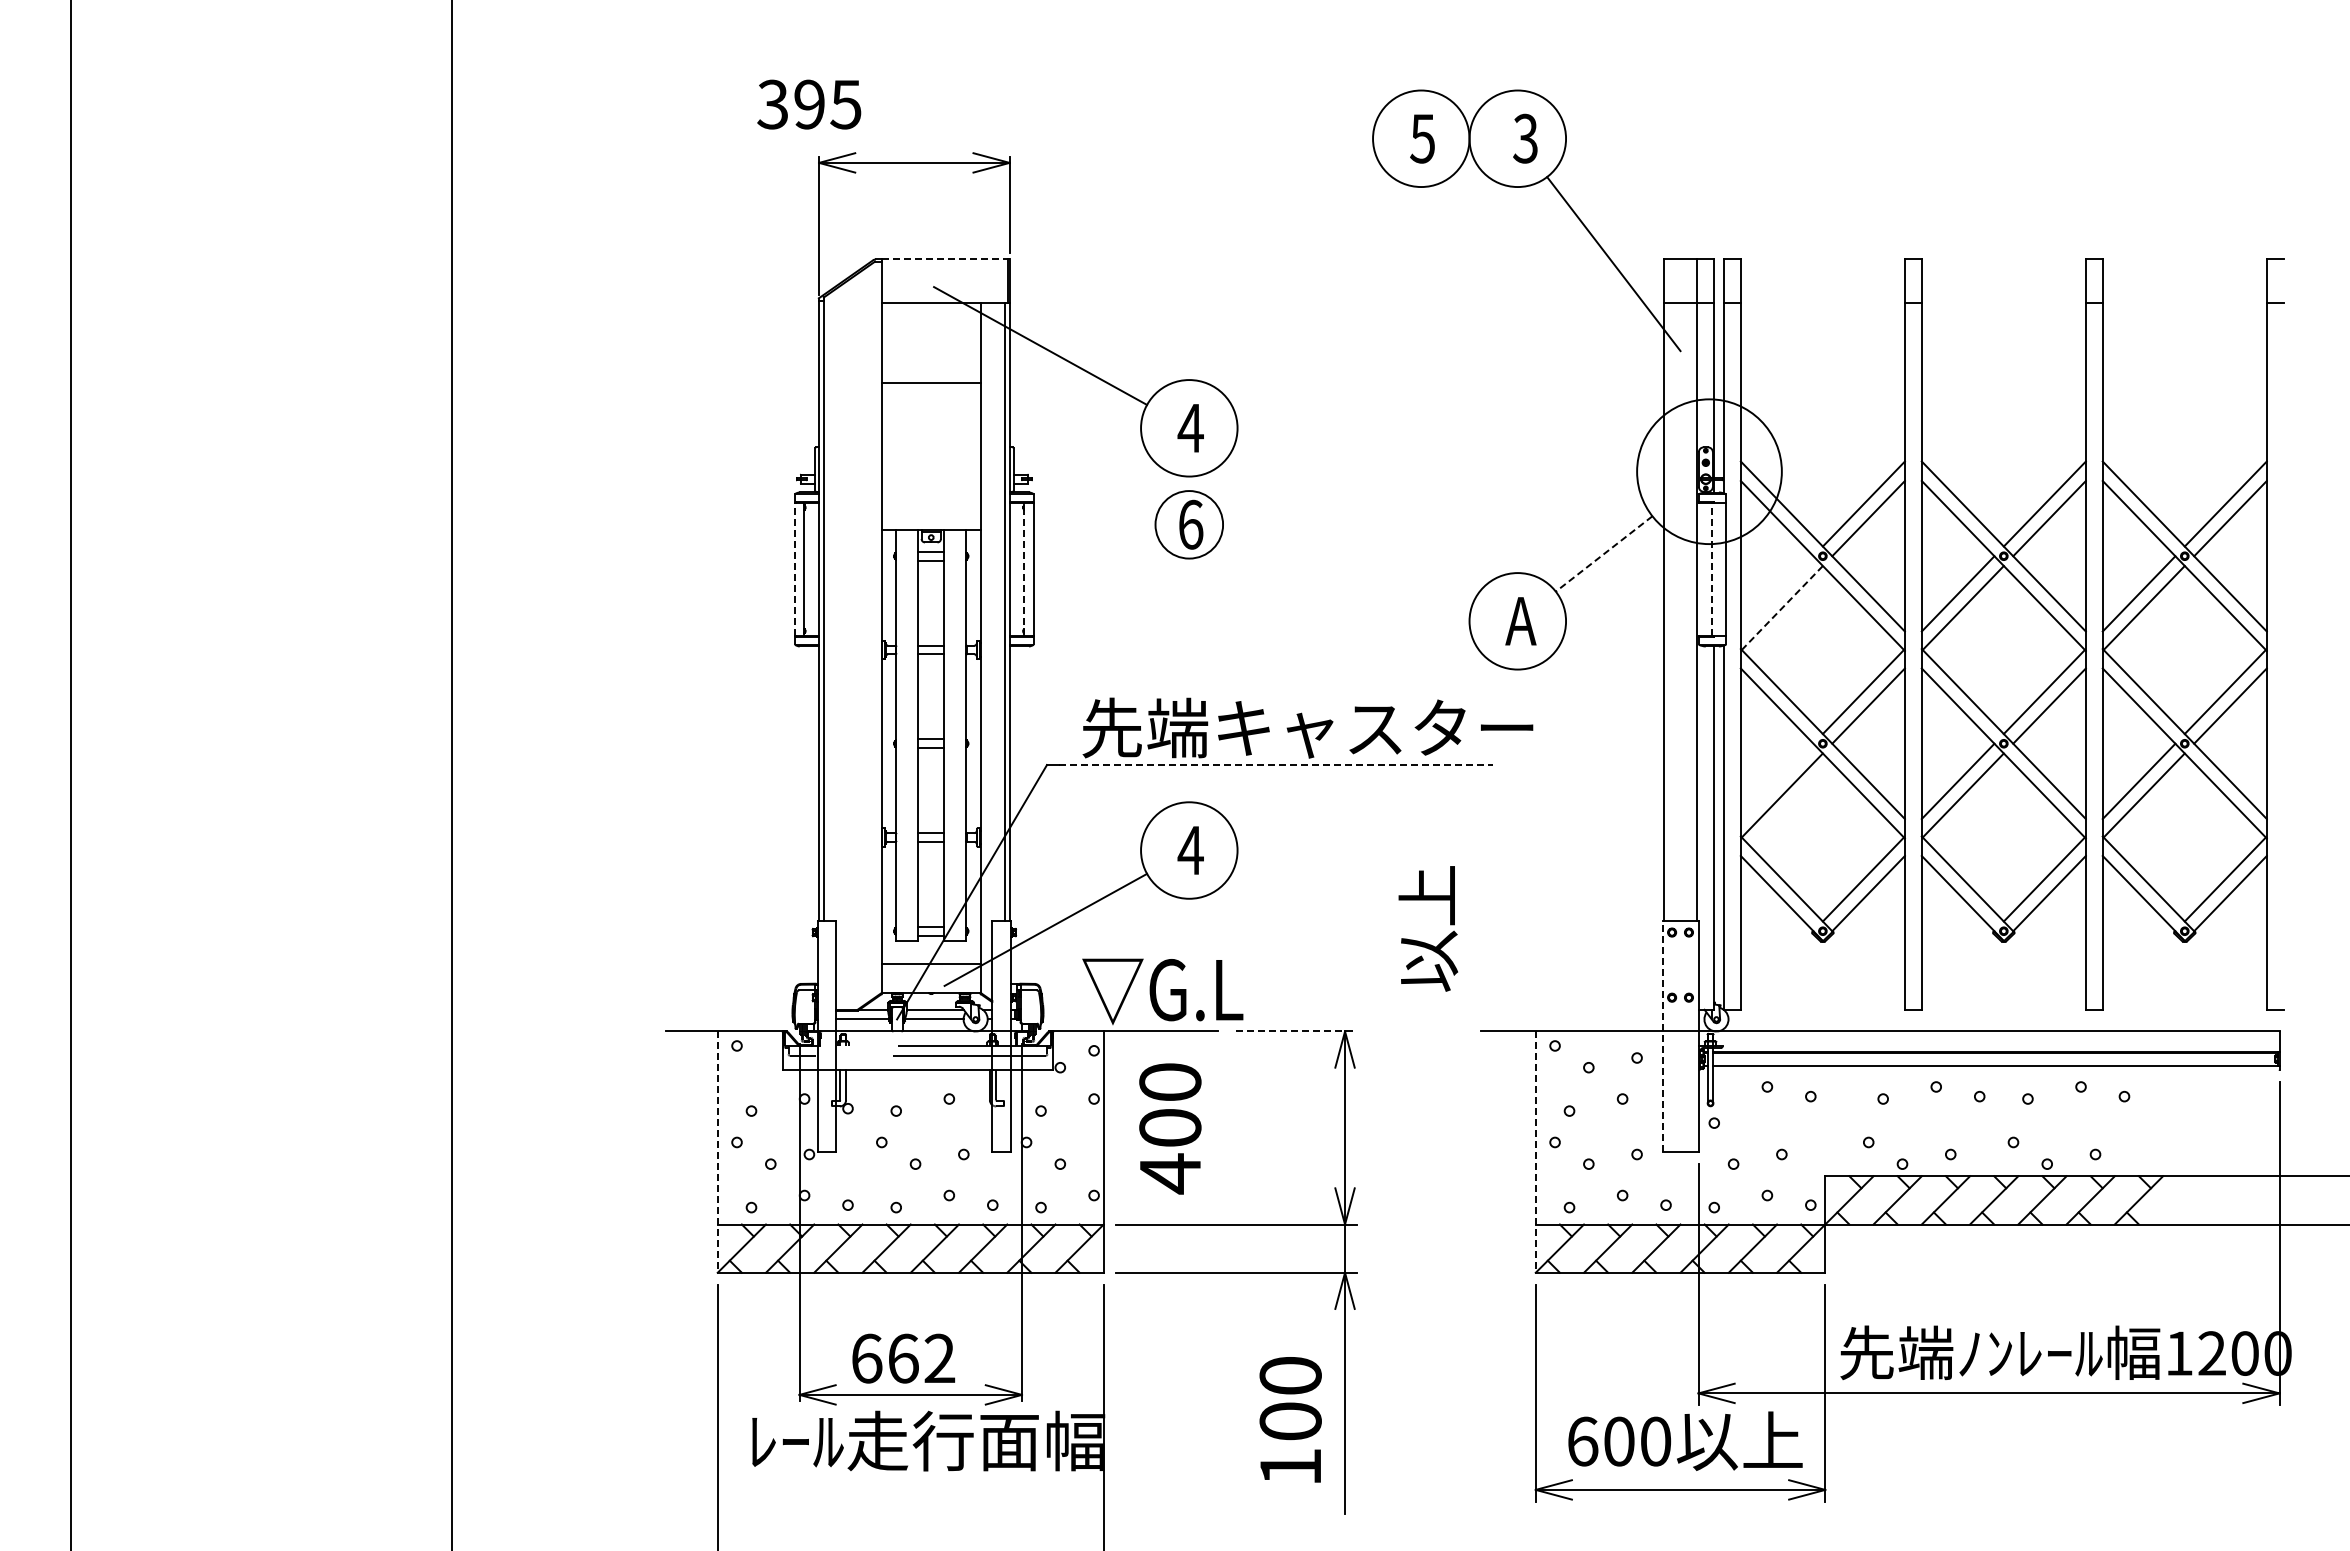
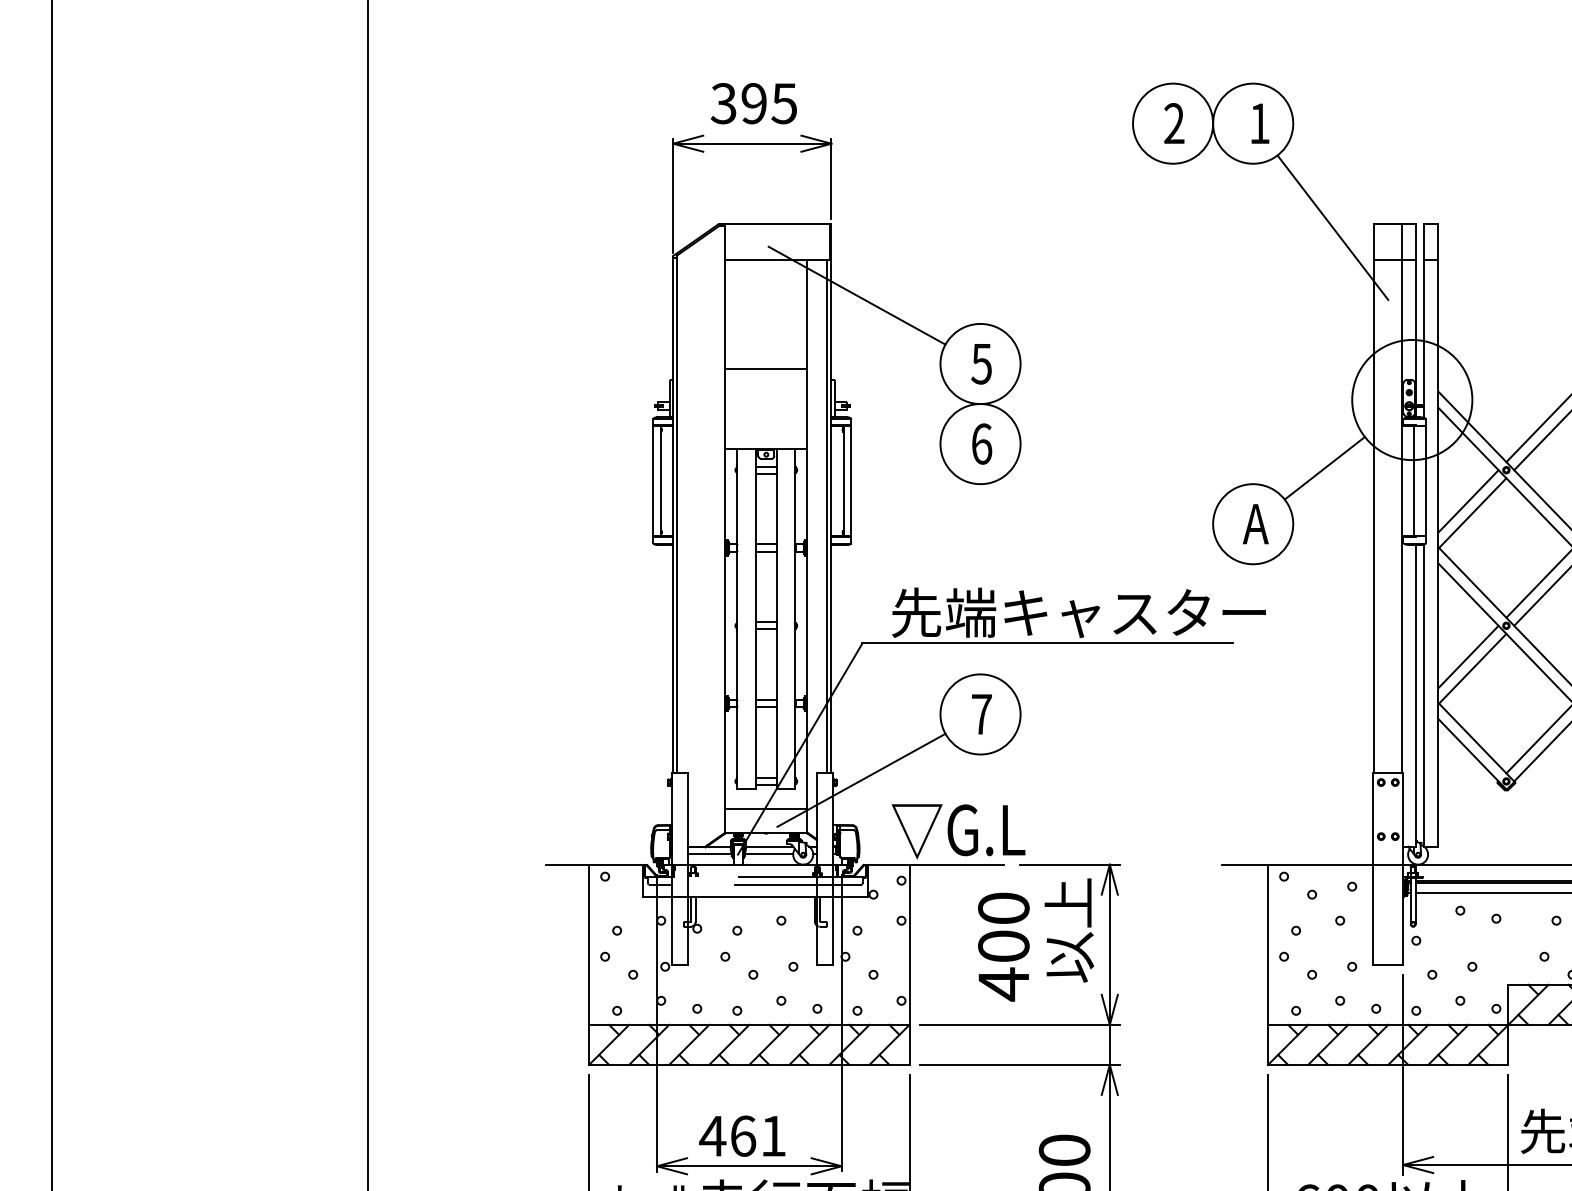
text: (809, 104) -> (754, 103), moved
text: (1422, 138) -> (1174, 123), 5 -> 2
text: (1525, 138) -> (1259, 123), 3 -> 1
line: (945, 259) -> (778, 223), dashed -> solid
line: (930, 382) -> (765, 368), moved
text: (1190, 428) -> (981, 364), 4 -> 5
circle: (1189, 524) -> (980, 443), size x1.43
line: (1603, 554) -> (1324, 468), dashed -> solid
line: (795, 569) -> (653, 481), dashed -> solid
line: (1024, 569) -> (843, 481), dashed -> solid
line: (1711, 569) -> (1413, 481), dashed -> solid
line: (1776, 593) -> (1467, 501), added
line: (1781, 608) -> (1472, 513), dashed -> solid
line: (1276, 765) -> (1052, 643), dashed -> solid
line: (1776, 781) -> (1467, 657), added
text: (1190, 850) -> (981, 714), 4 -> 7
text: (1428, 928) -> (1069, 930), moved
line: (1297, 1031) -> (1070, 864), dashed -> solid
line: (1662, 1036) -> (1373, 868), dashed -> solid
text: (1170, 1128) -> (1003, 946), moved
line: (717, 1152) -> (588, 965), dashed -> solid
line: (1535, 1152) -> (1267, 965), dashed -> solid
text: (902, 1358) -> (742, 1136), 662 -> 461

